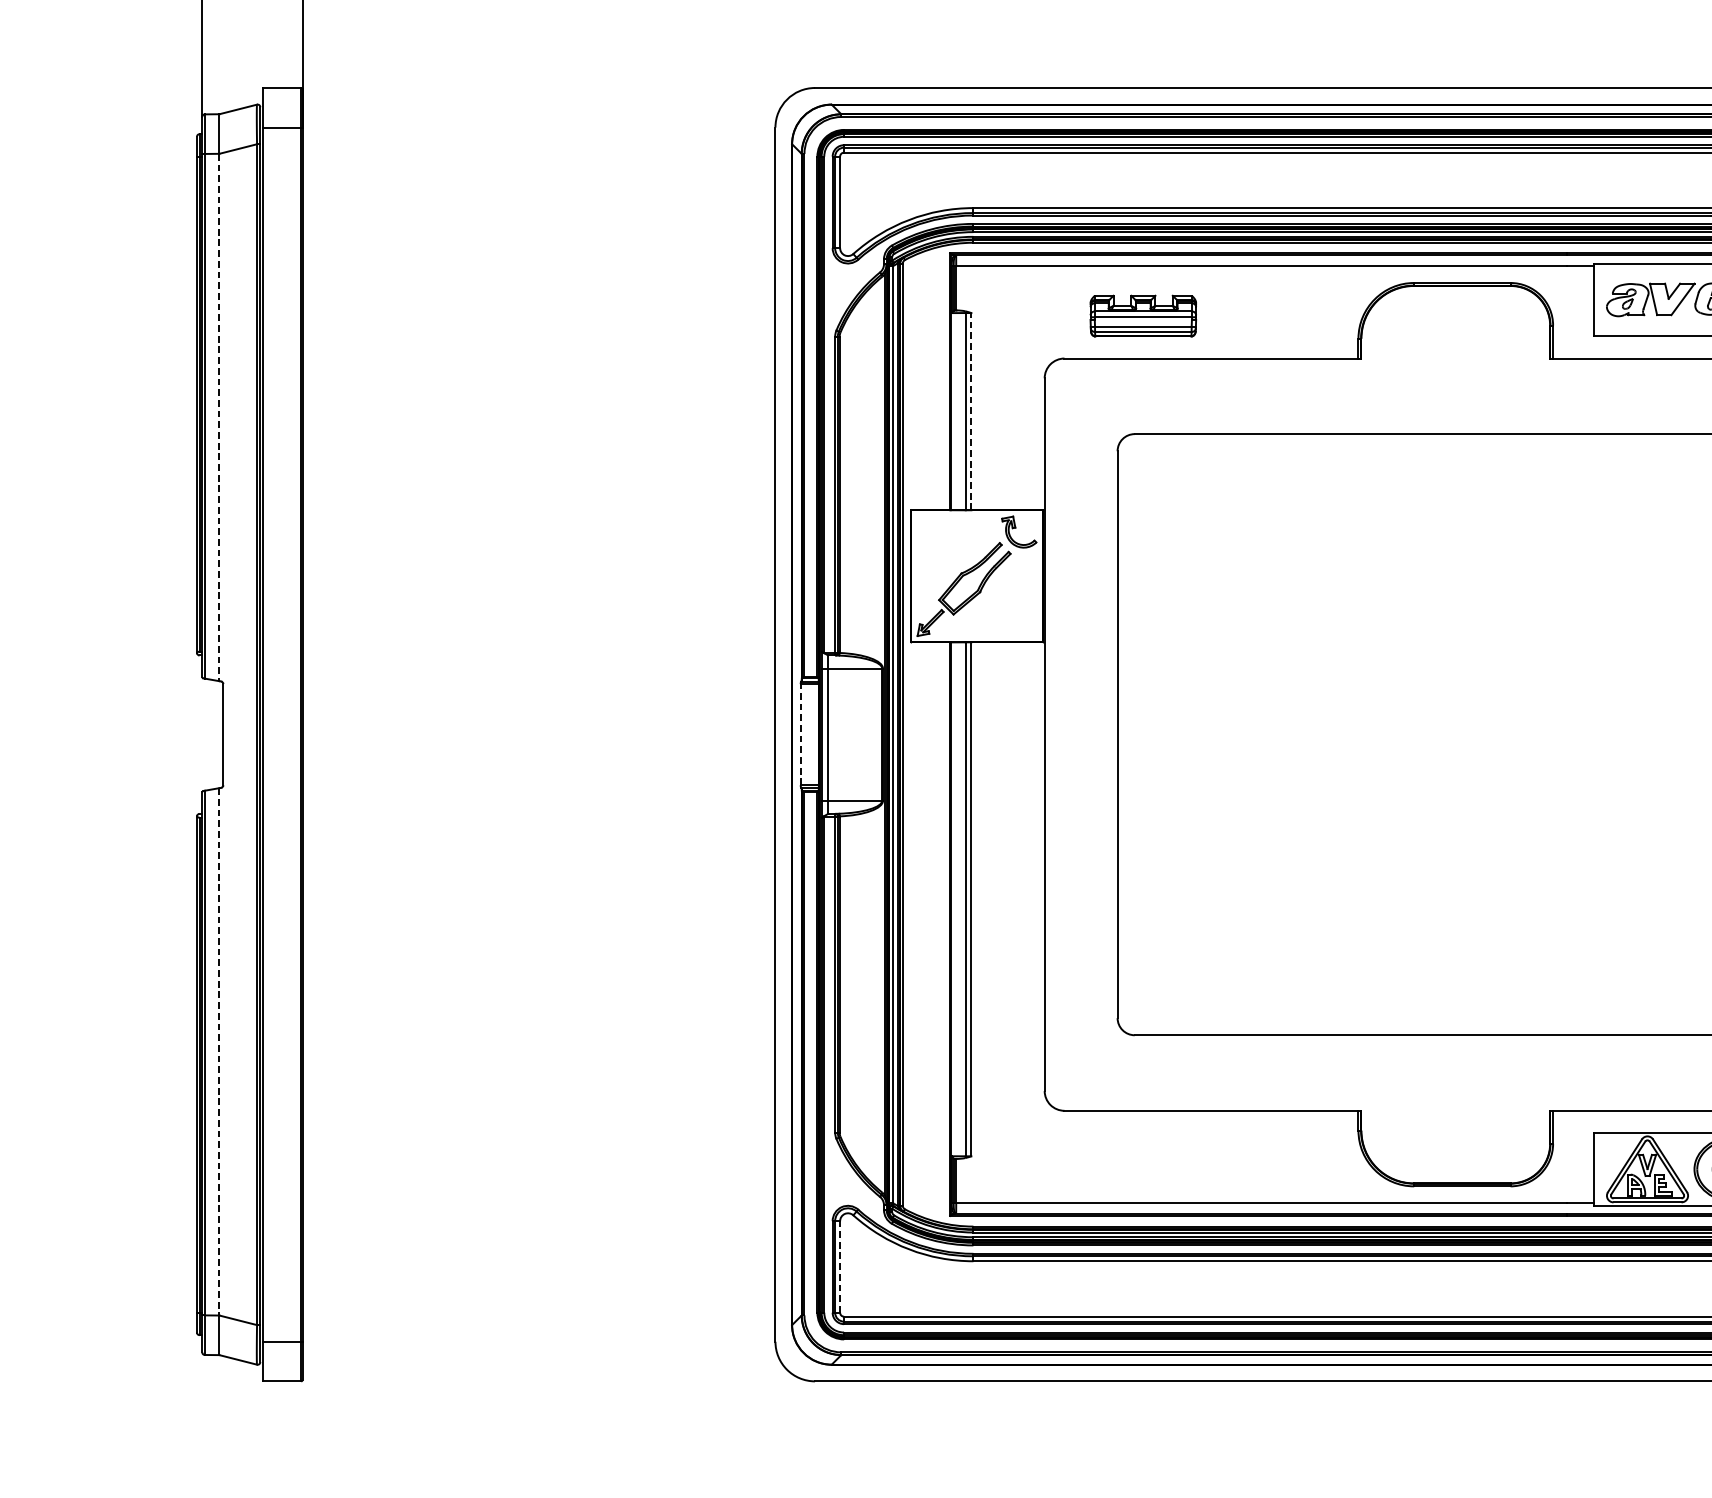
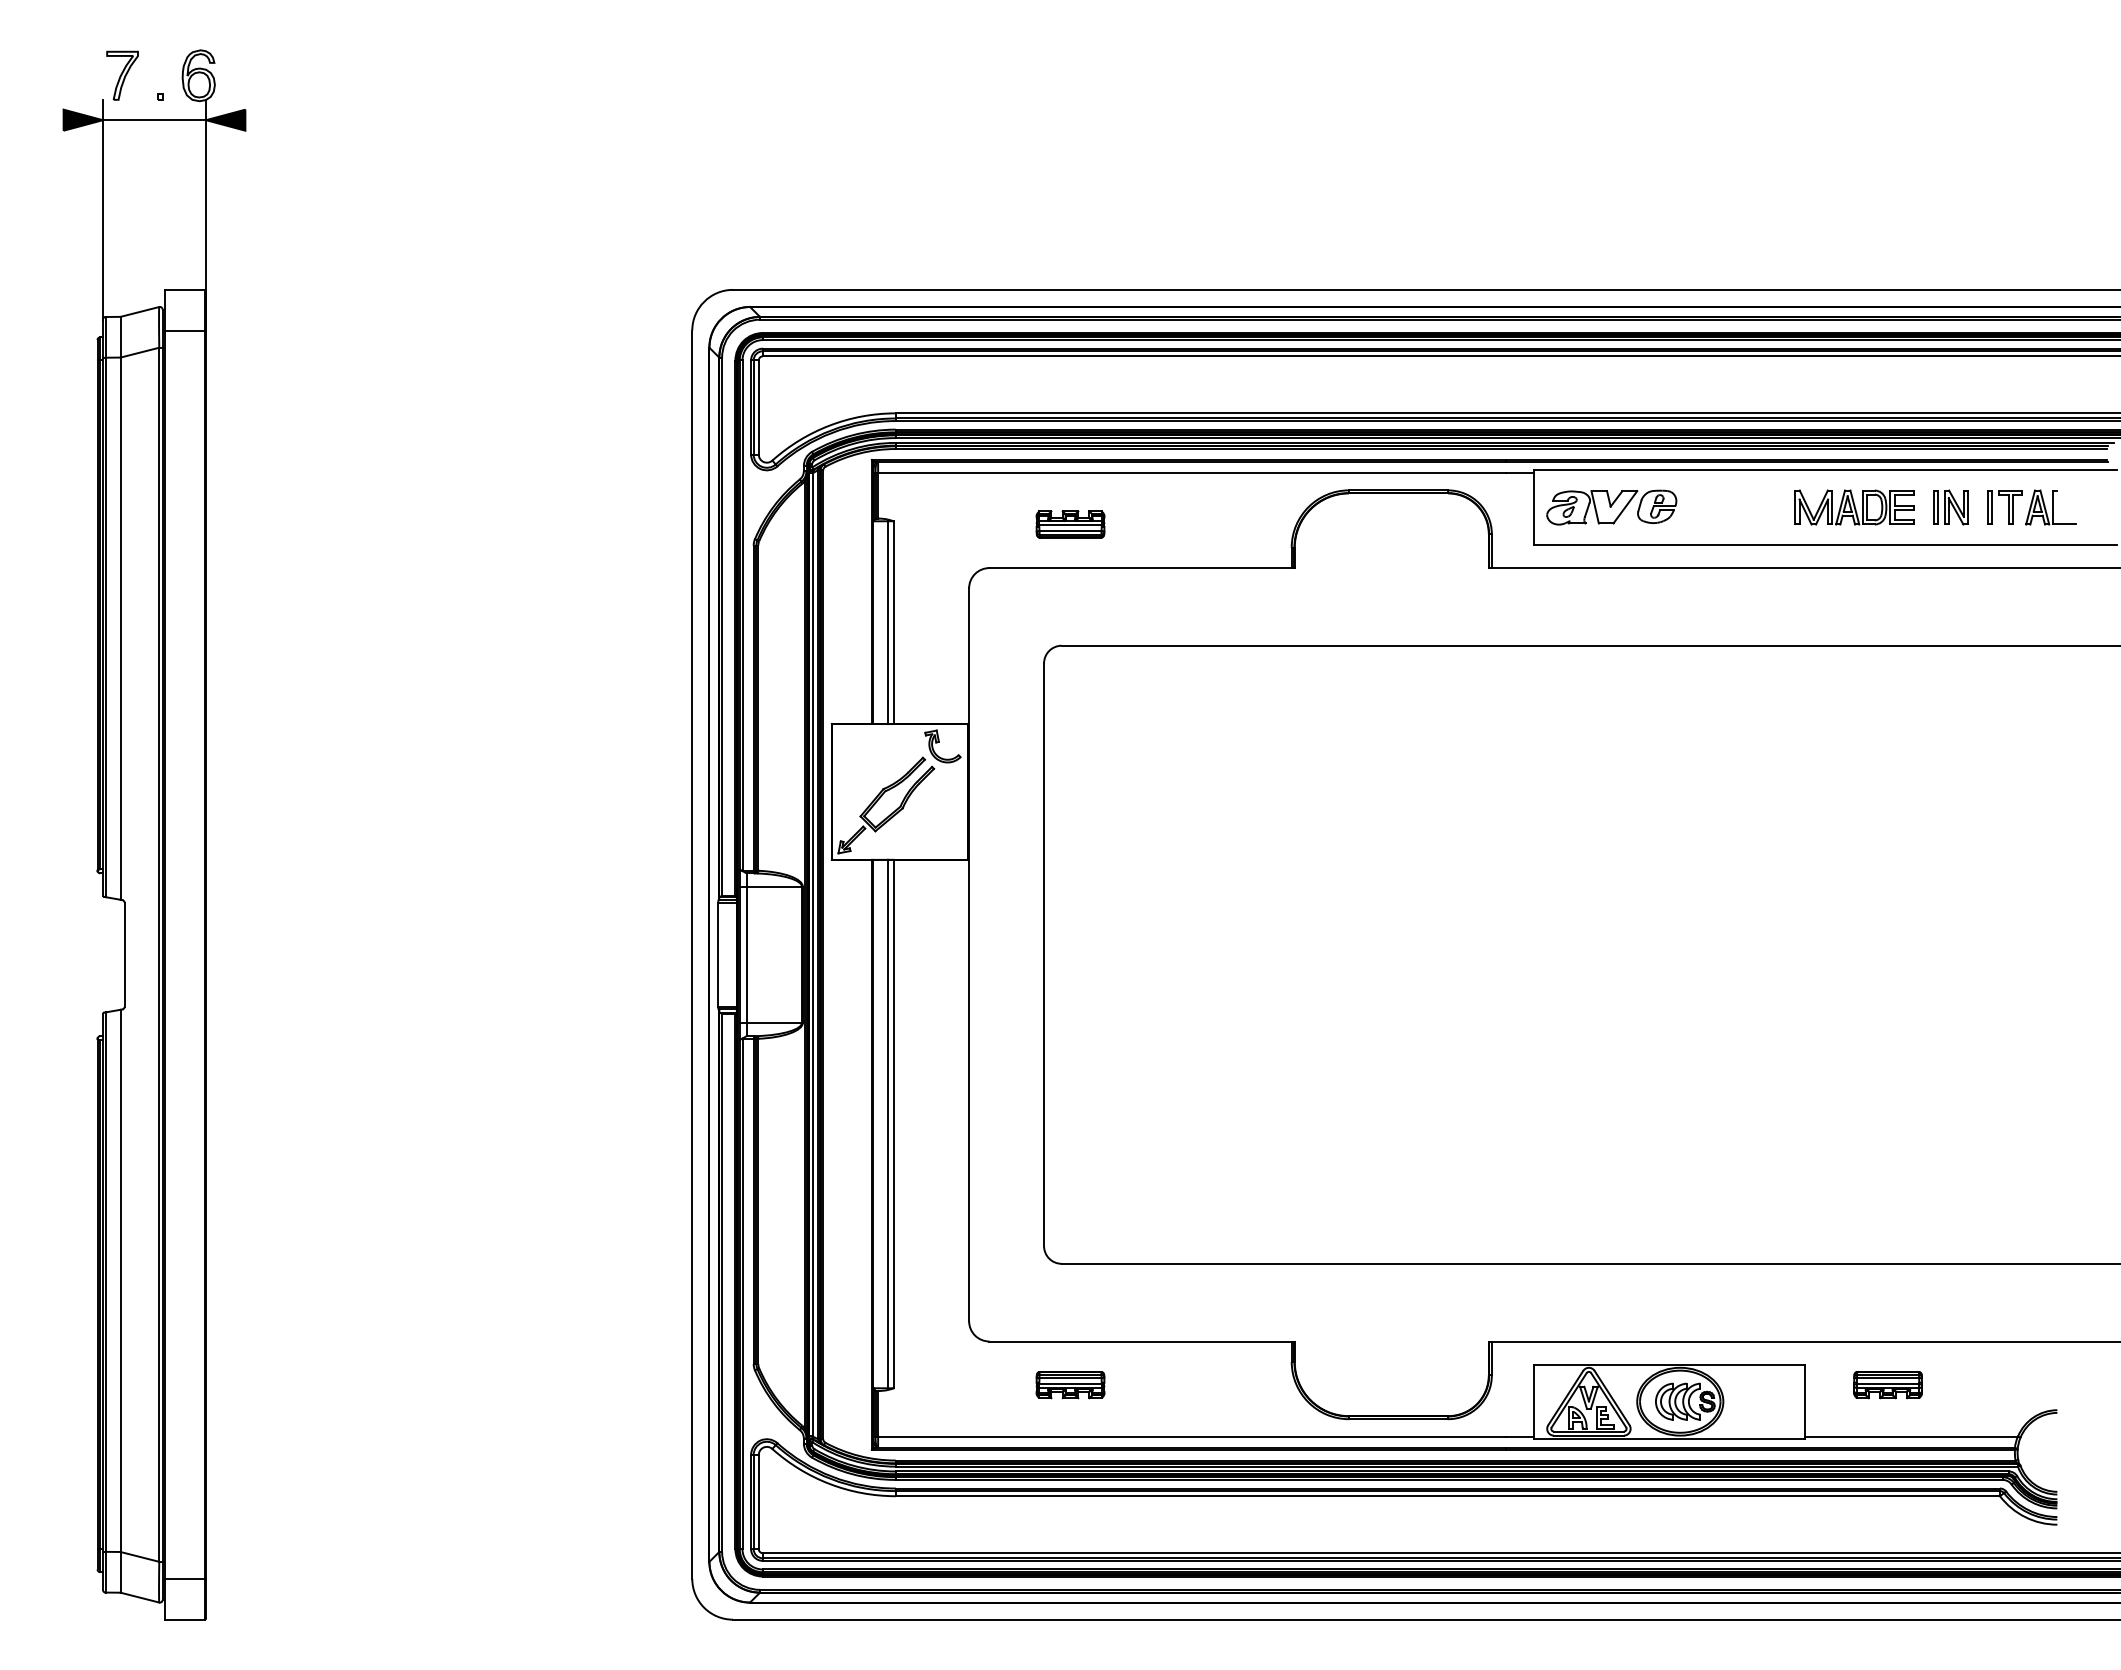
part: (1143, 316) -> (1070, 524), size x0.62
line: (971, 411) -> (893, 622), dashed -> solid
line: (219, 418) -> (120, 629), dashed -> solid
line: (800, 734) -> (718, 954), dashed -> solid
line: (219, 1052) -> (120, 1281), dashed -> solid
part: (1143, 1153) -> (1070, 1385), added
line: (839, 1266) -> (758, 1501), dashed -> solid

